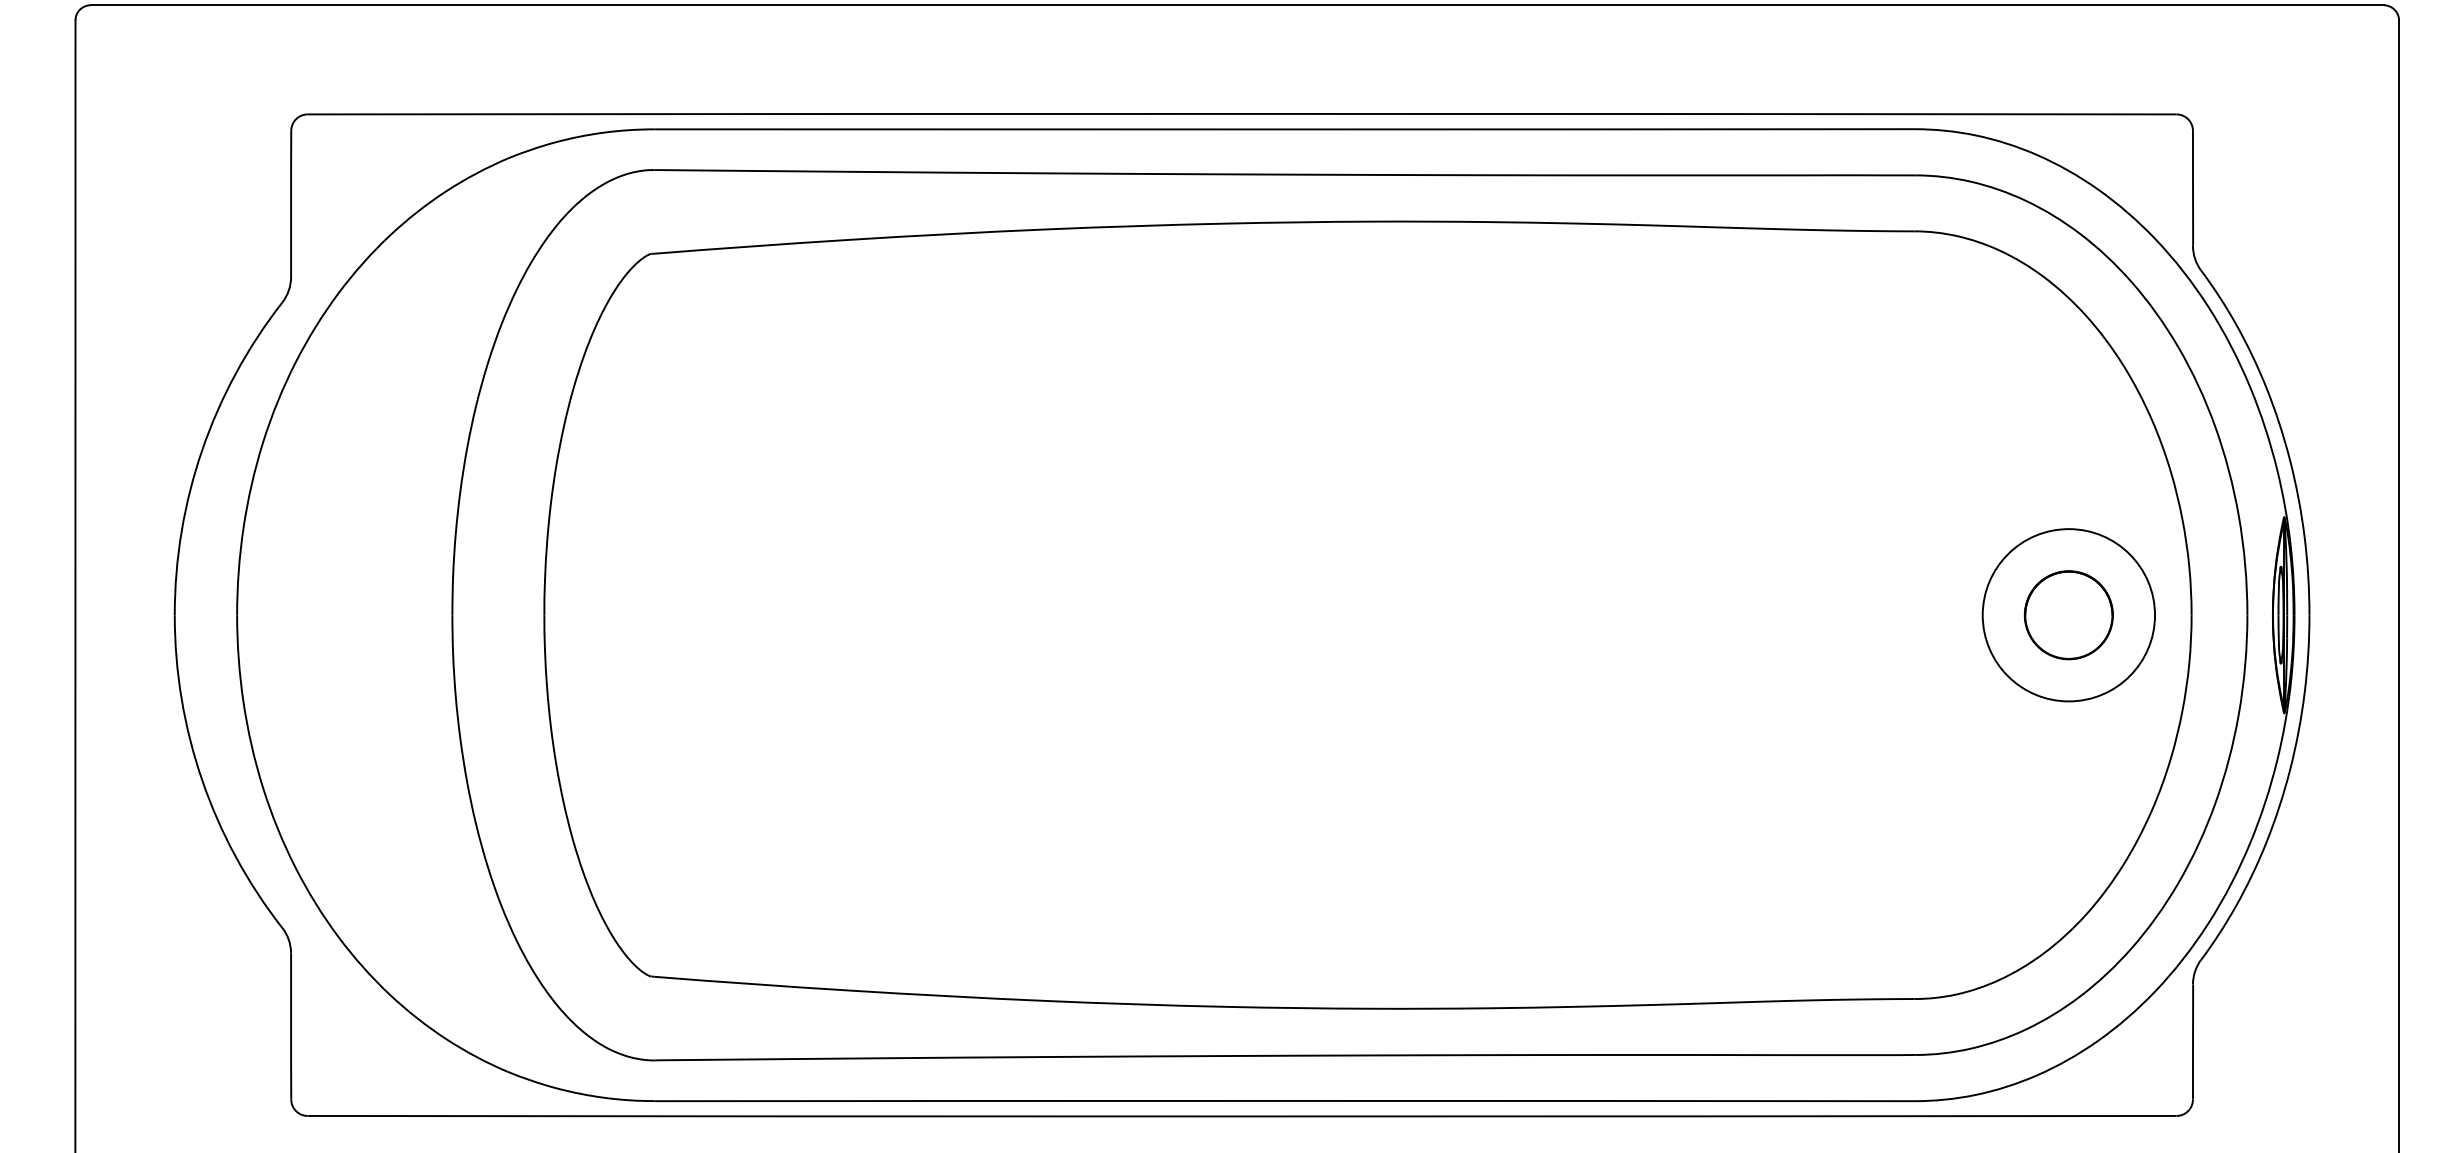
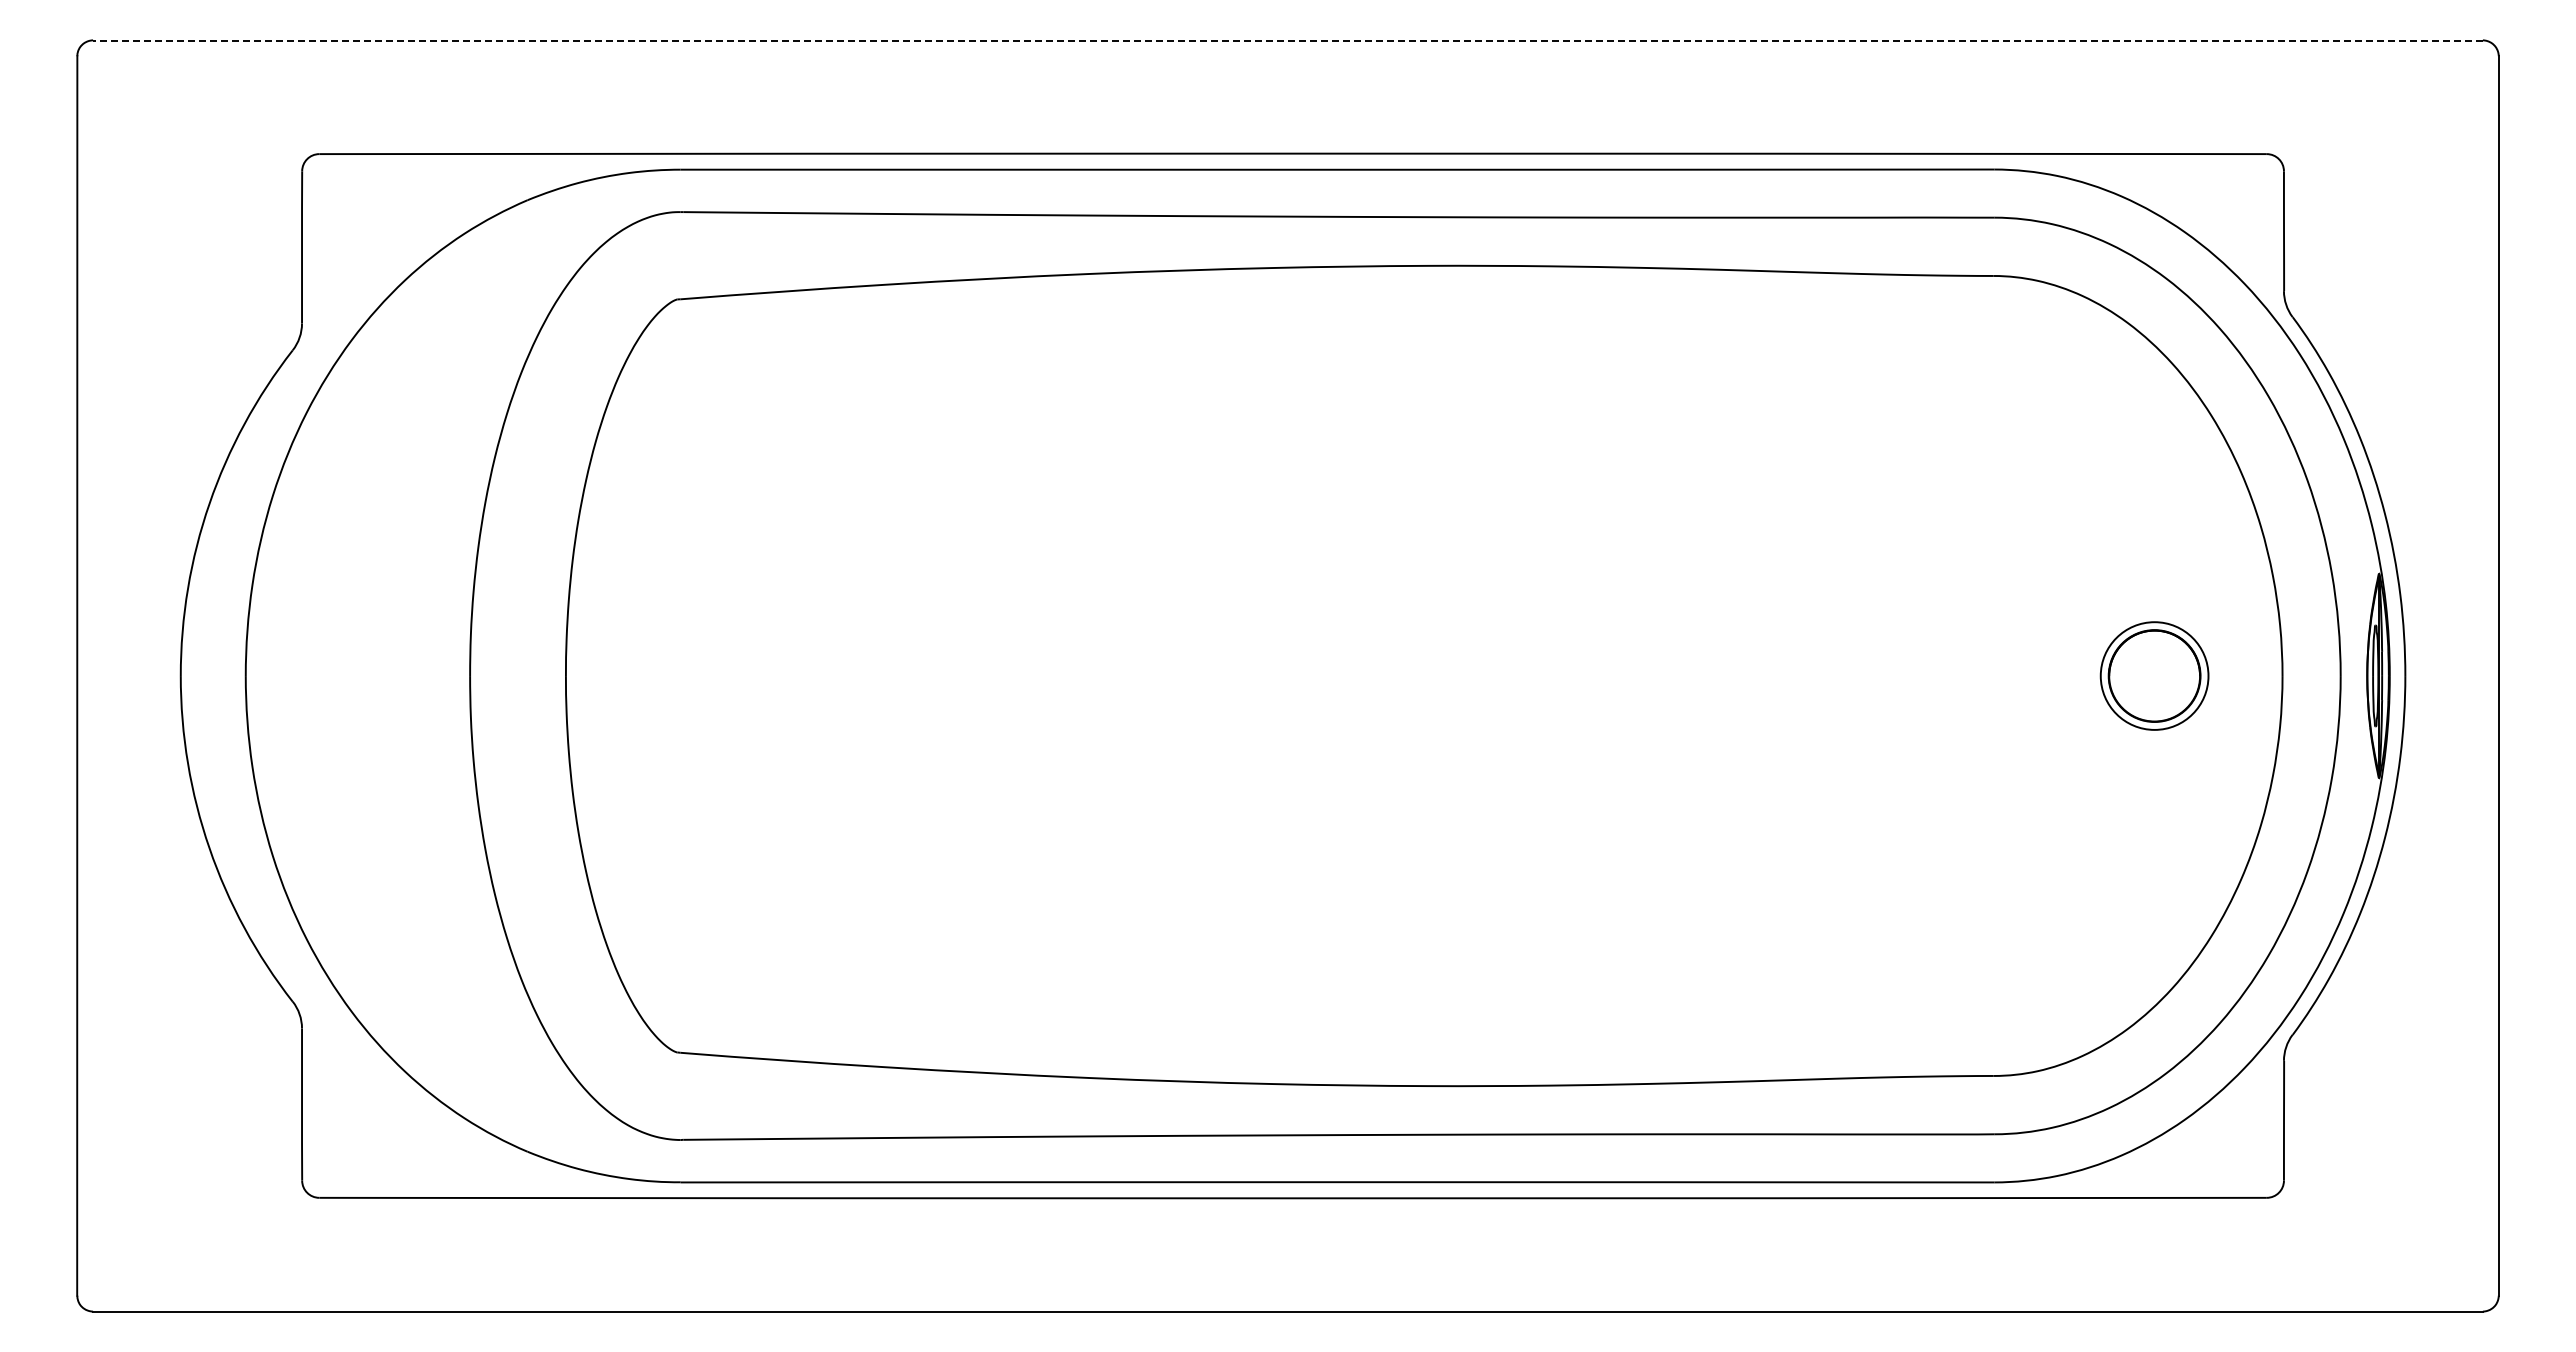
line: (1237, 5) -> (1288, 40), solid -> dashed
circle: (2068, 614) -> (2154, 675), size x0.6

